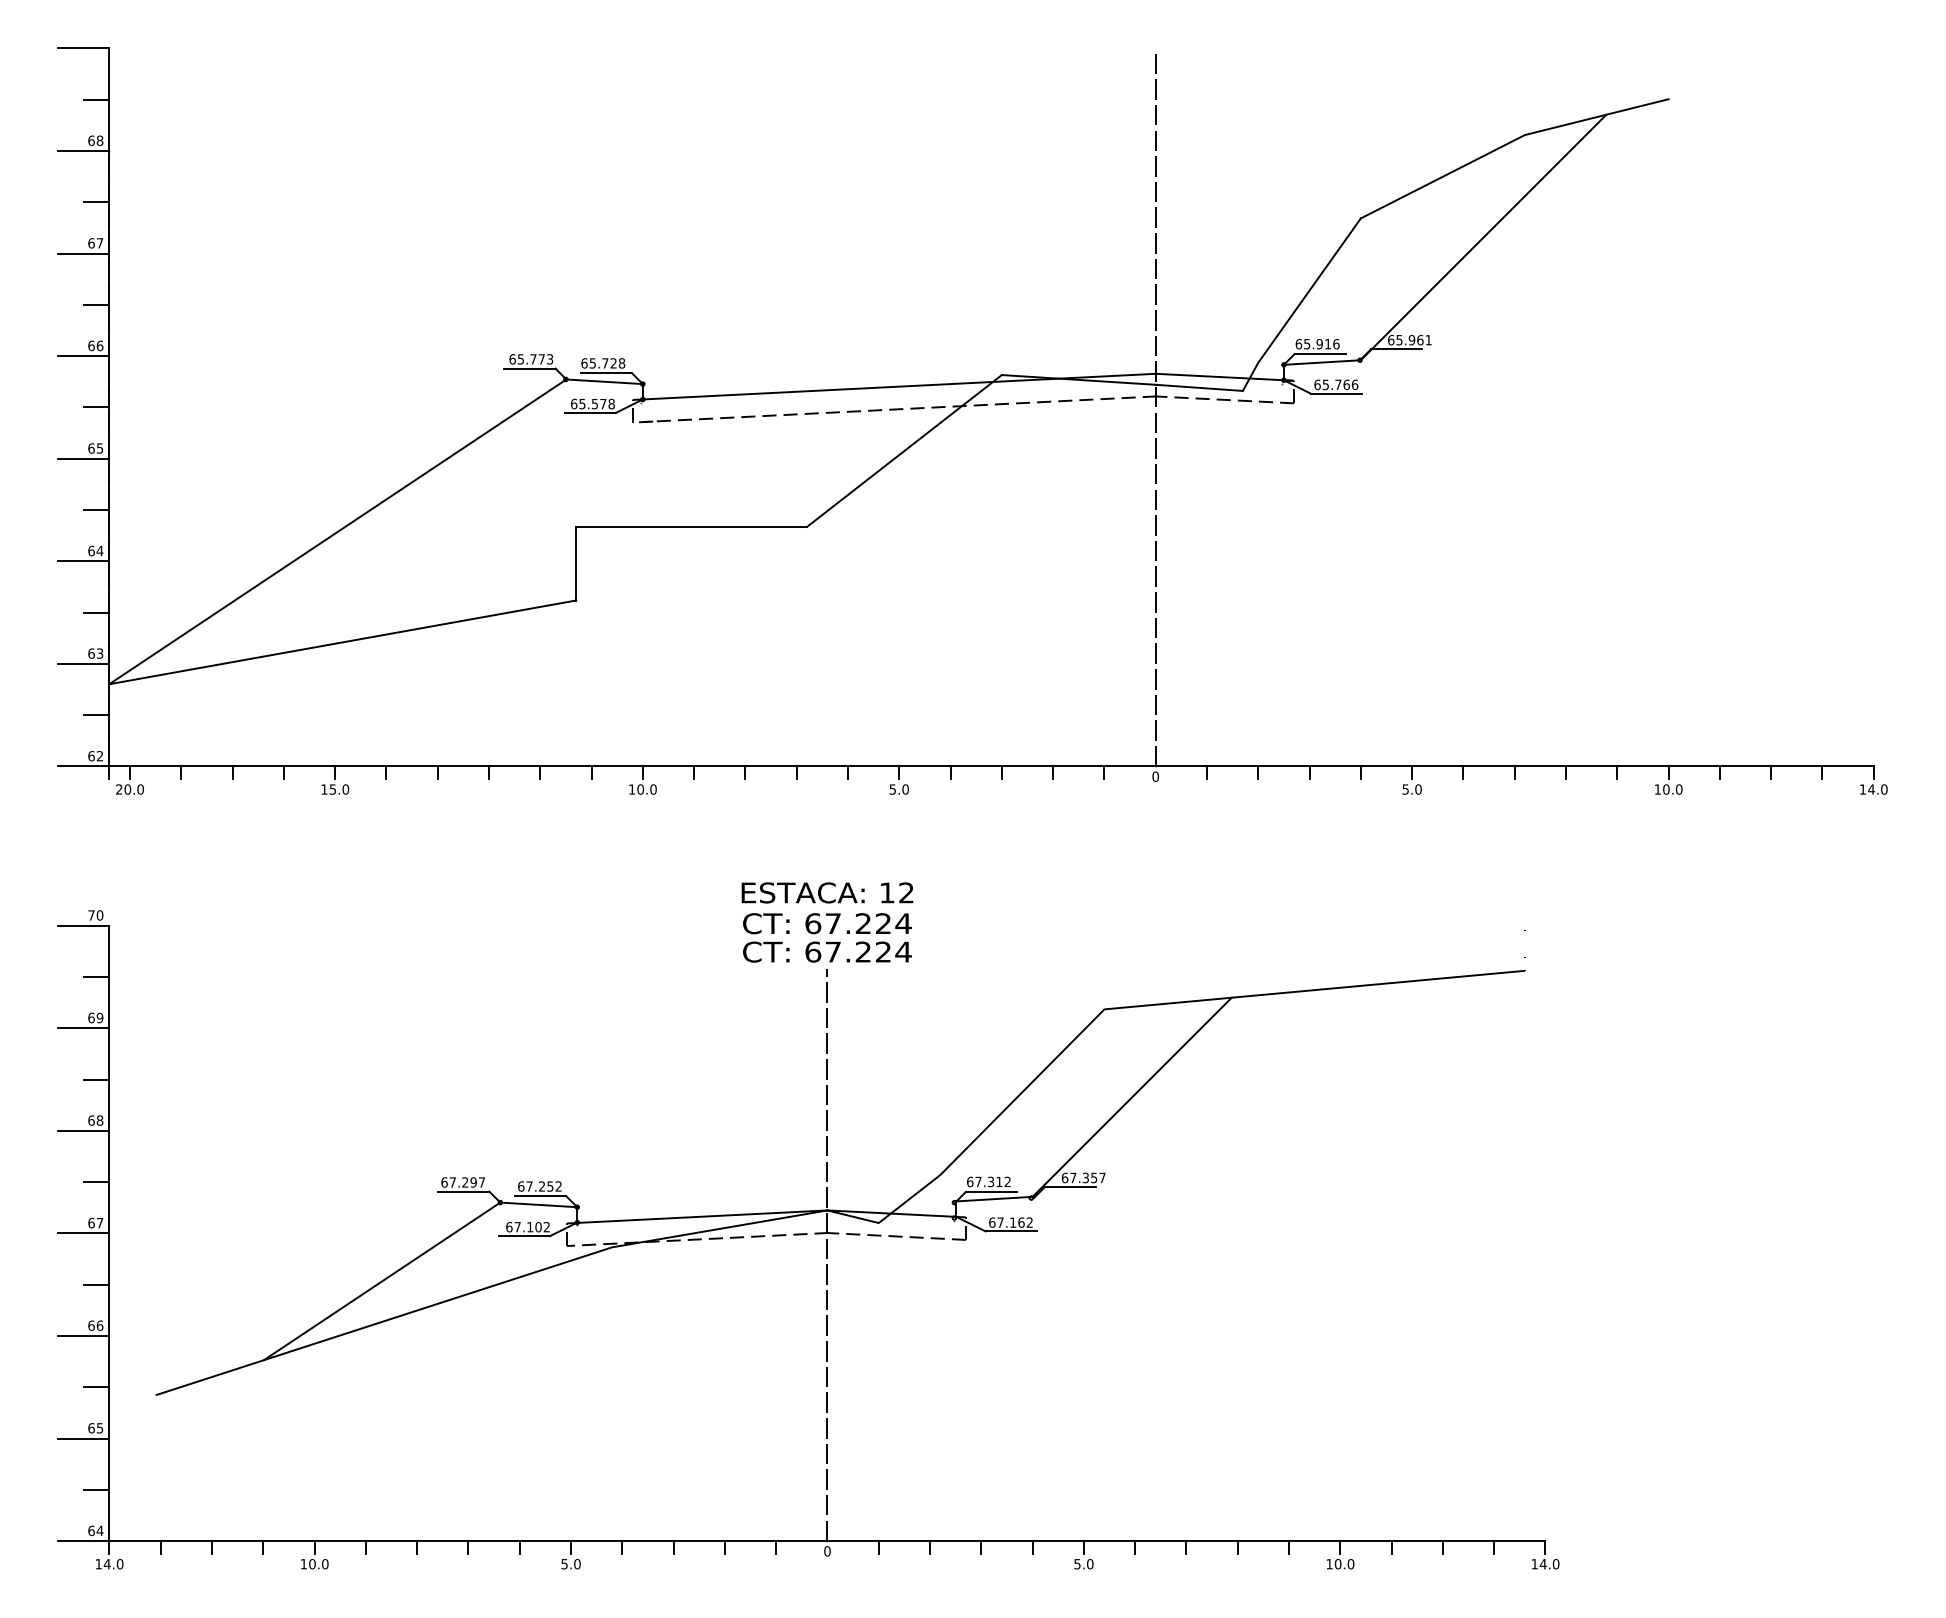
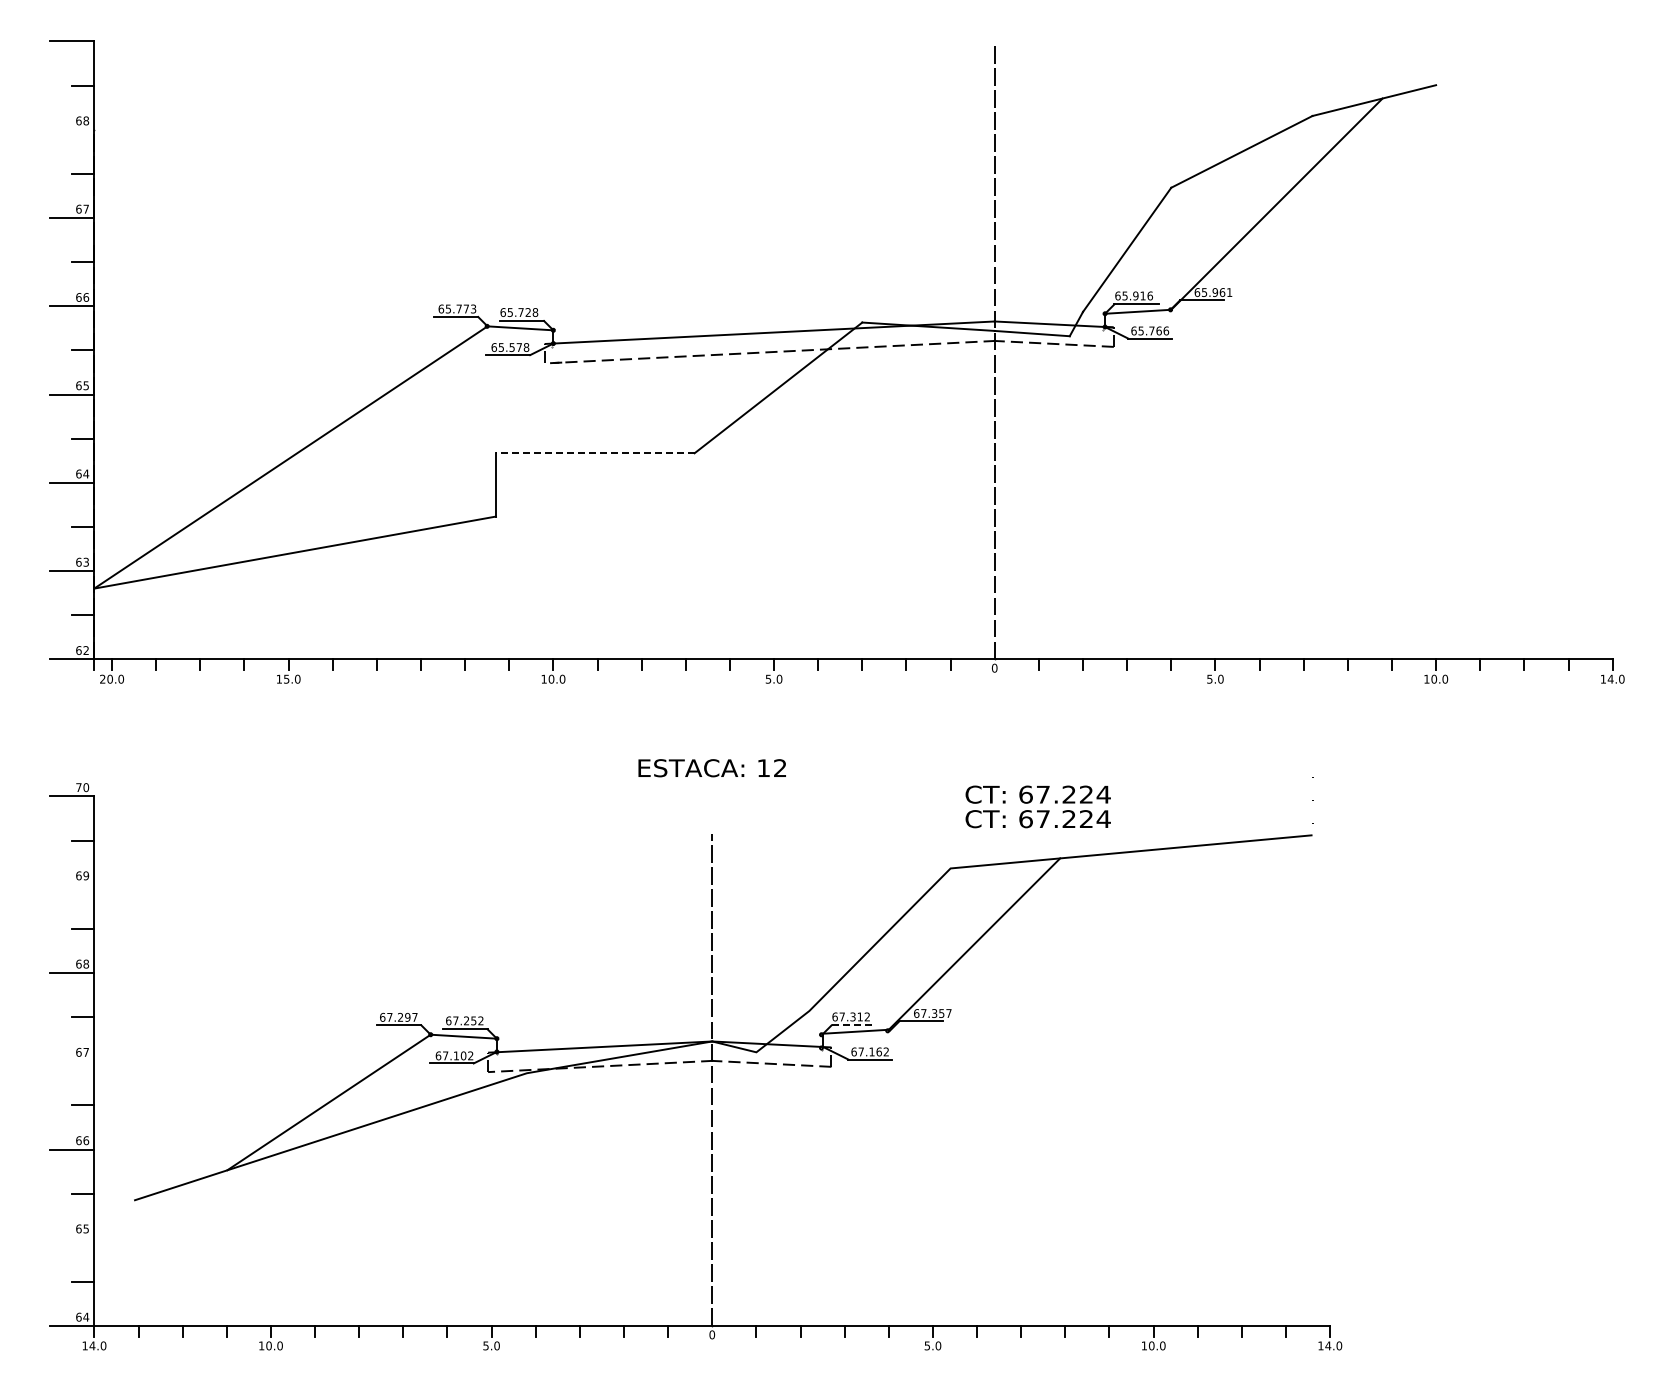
line: (84, 150) -> (72, 129), removed
line: (690, 527) -> (594, 453), solid -> dashed
text: (826, 937) -> (1037, 806), moved
line: (84, 1028) -> (72, 884), removed
line: (992, 1191) -> (854, 1025), solid -> dashed
line: (84, 1233) -> (72, 1061), removed
line: (84, 1438) -> (72, 1237), removed

